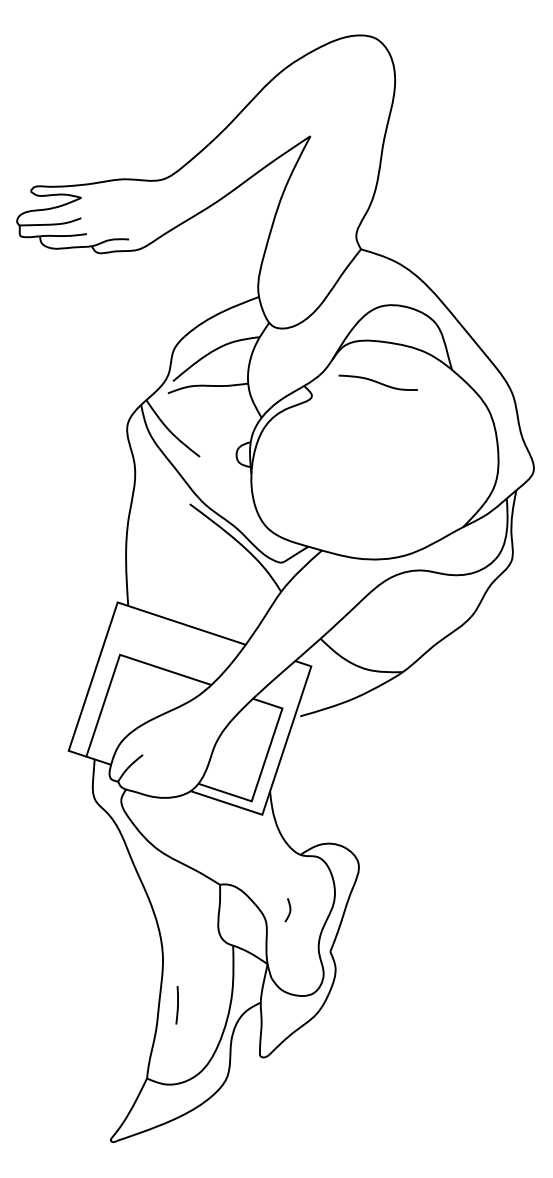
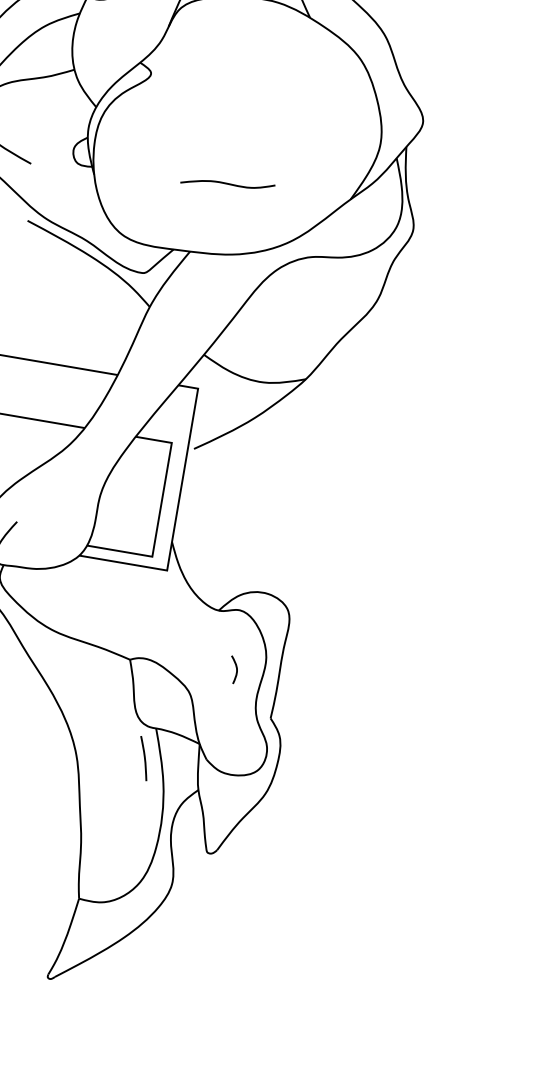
curve: (377, 382) -> (227, 183), moved
curve: (289, 910) -> (236, 669), moved
line: (177, 1005) -> (144, 758), moved

